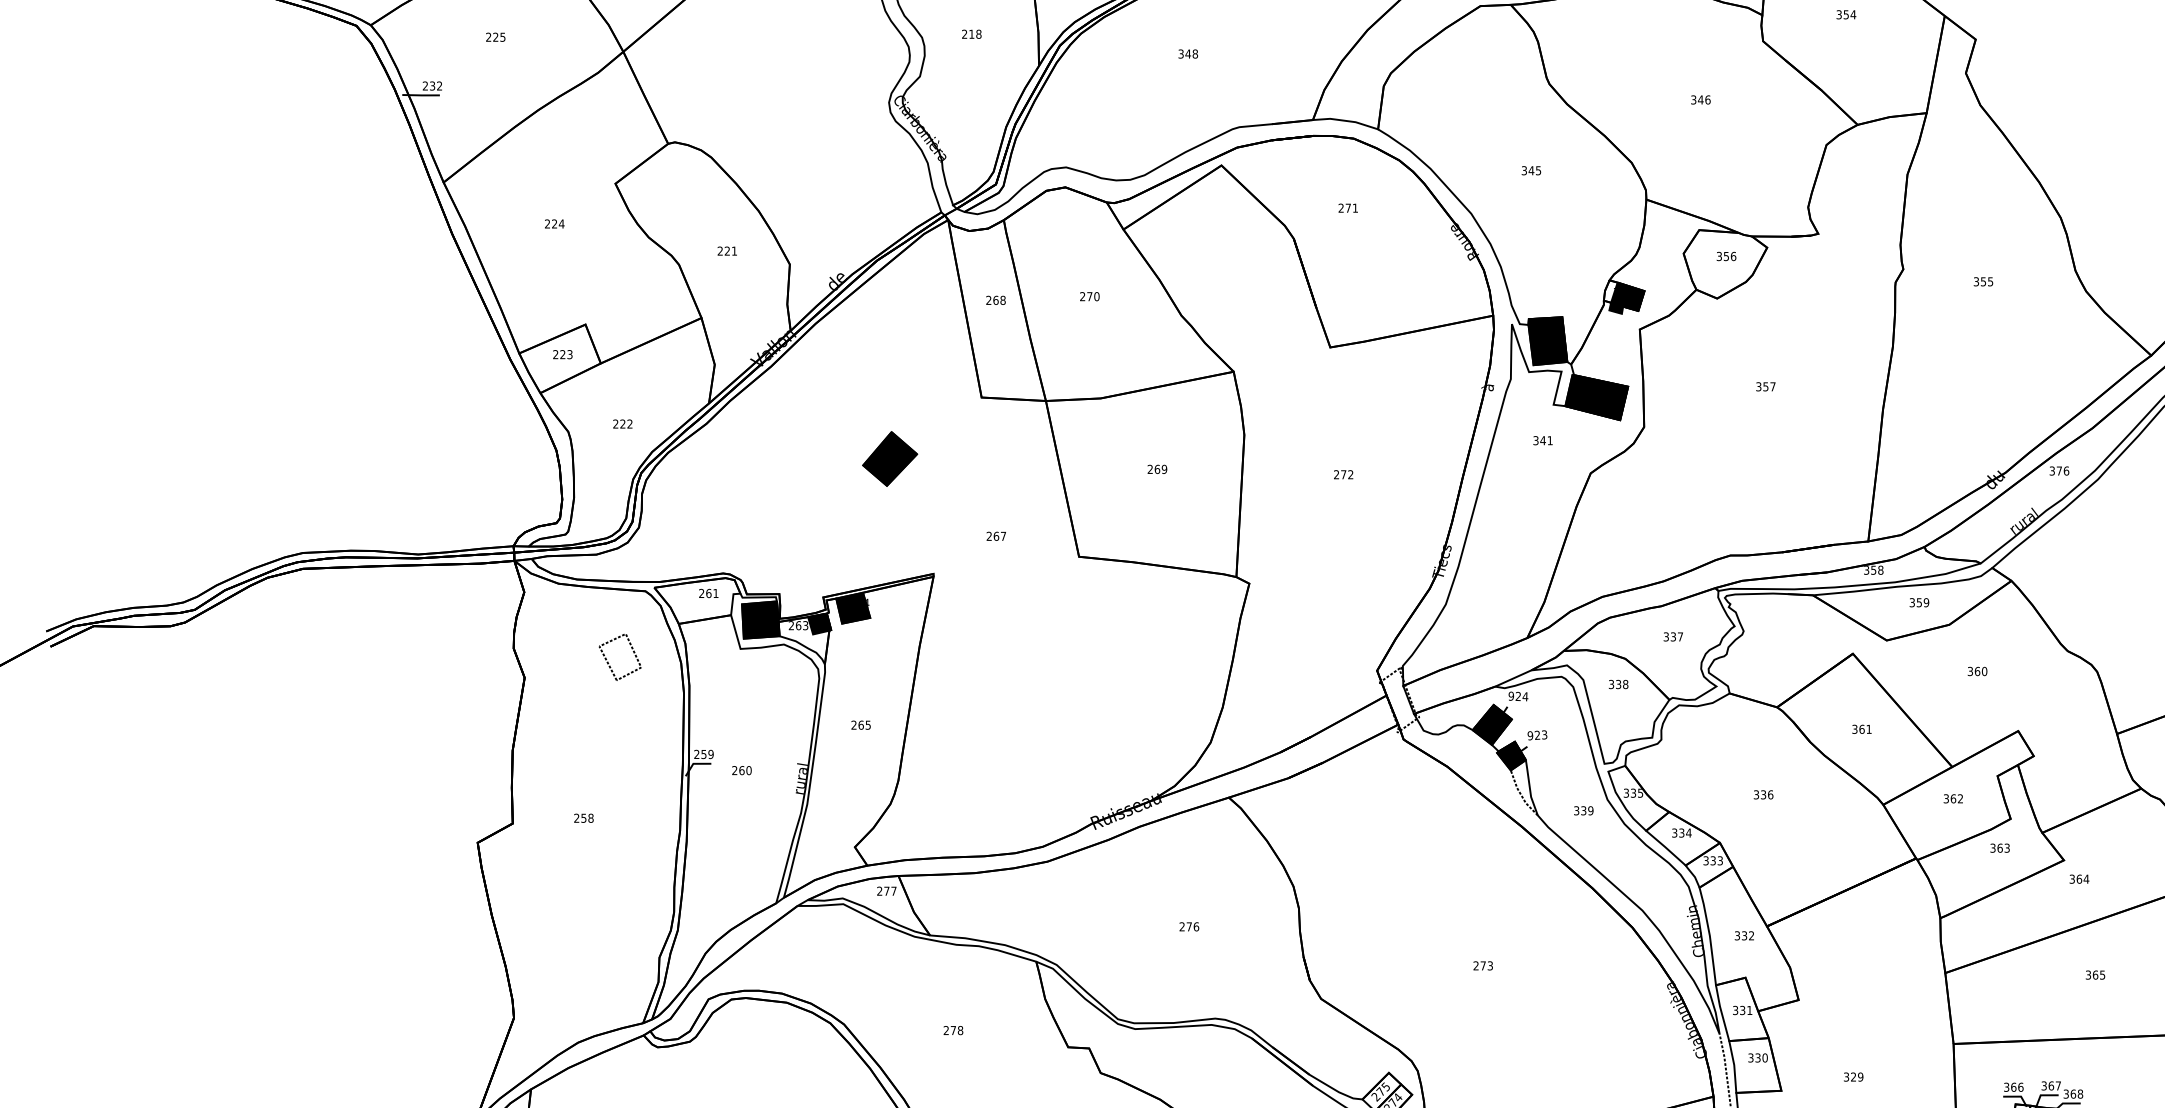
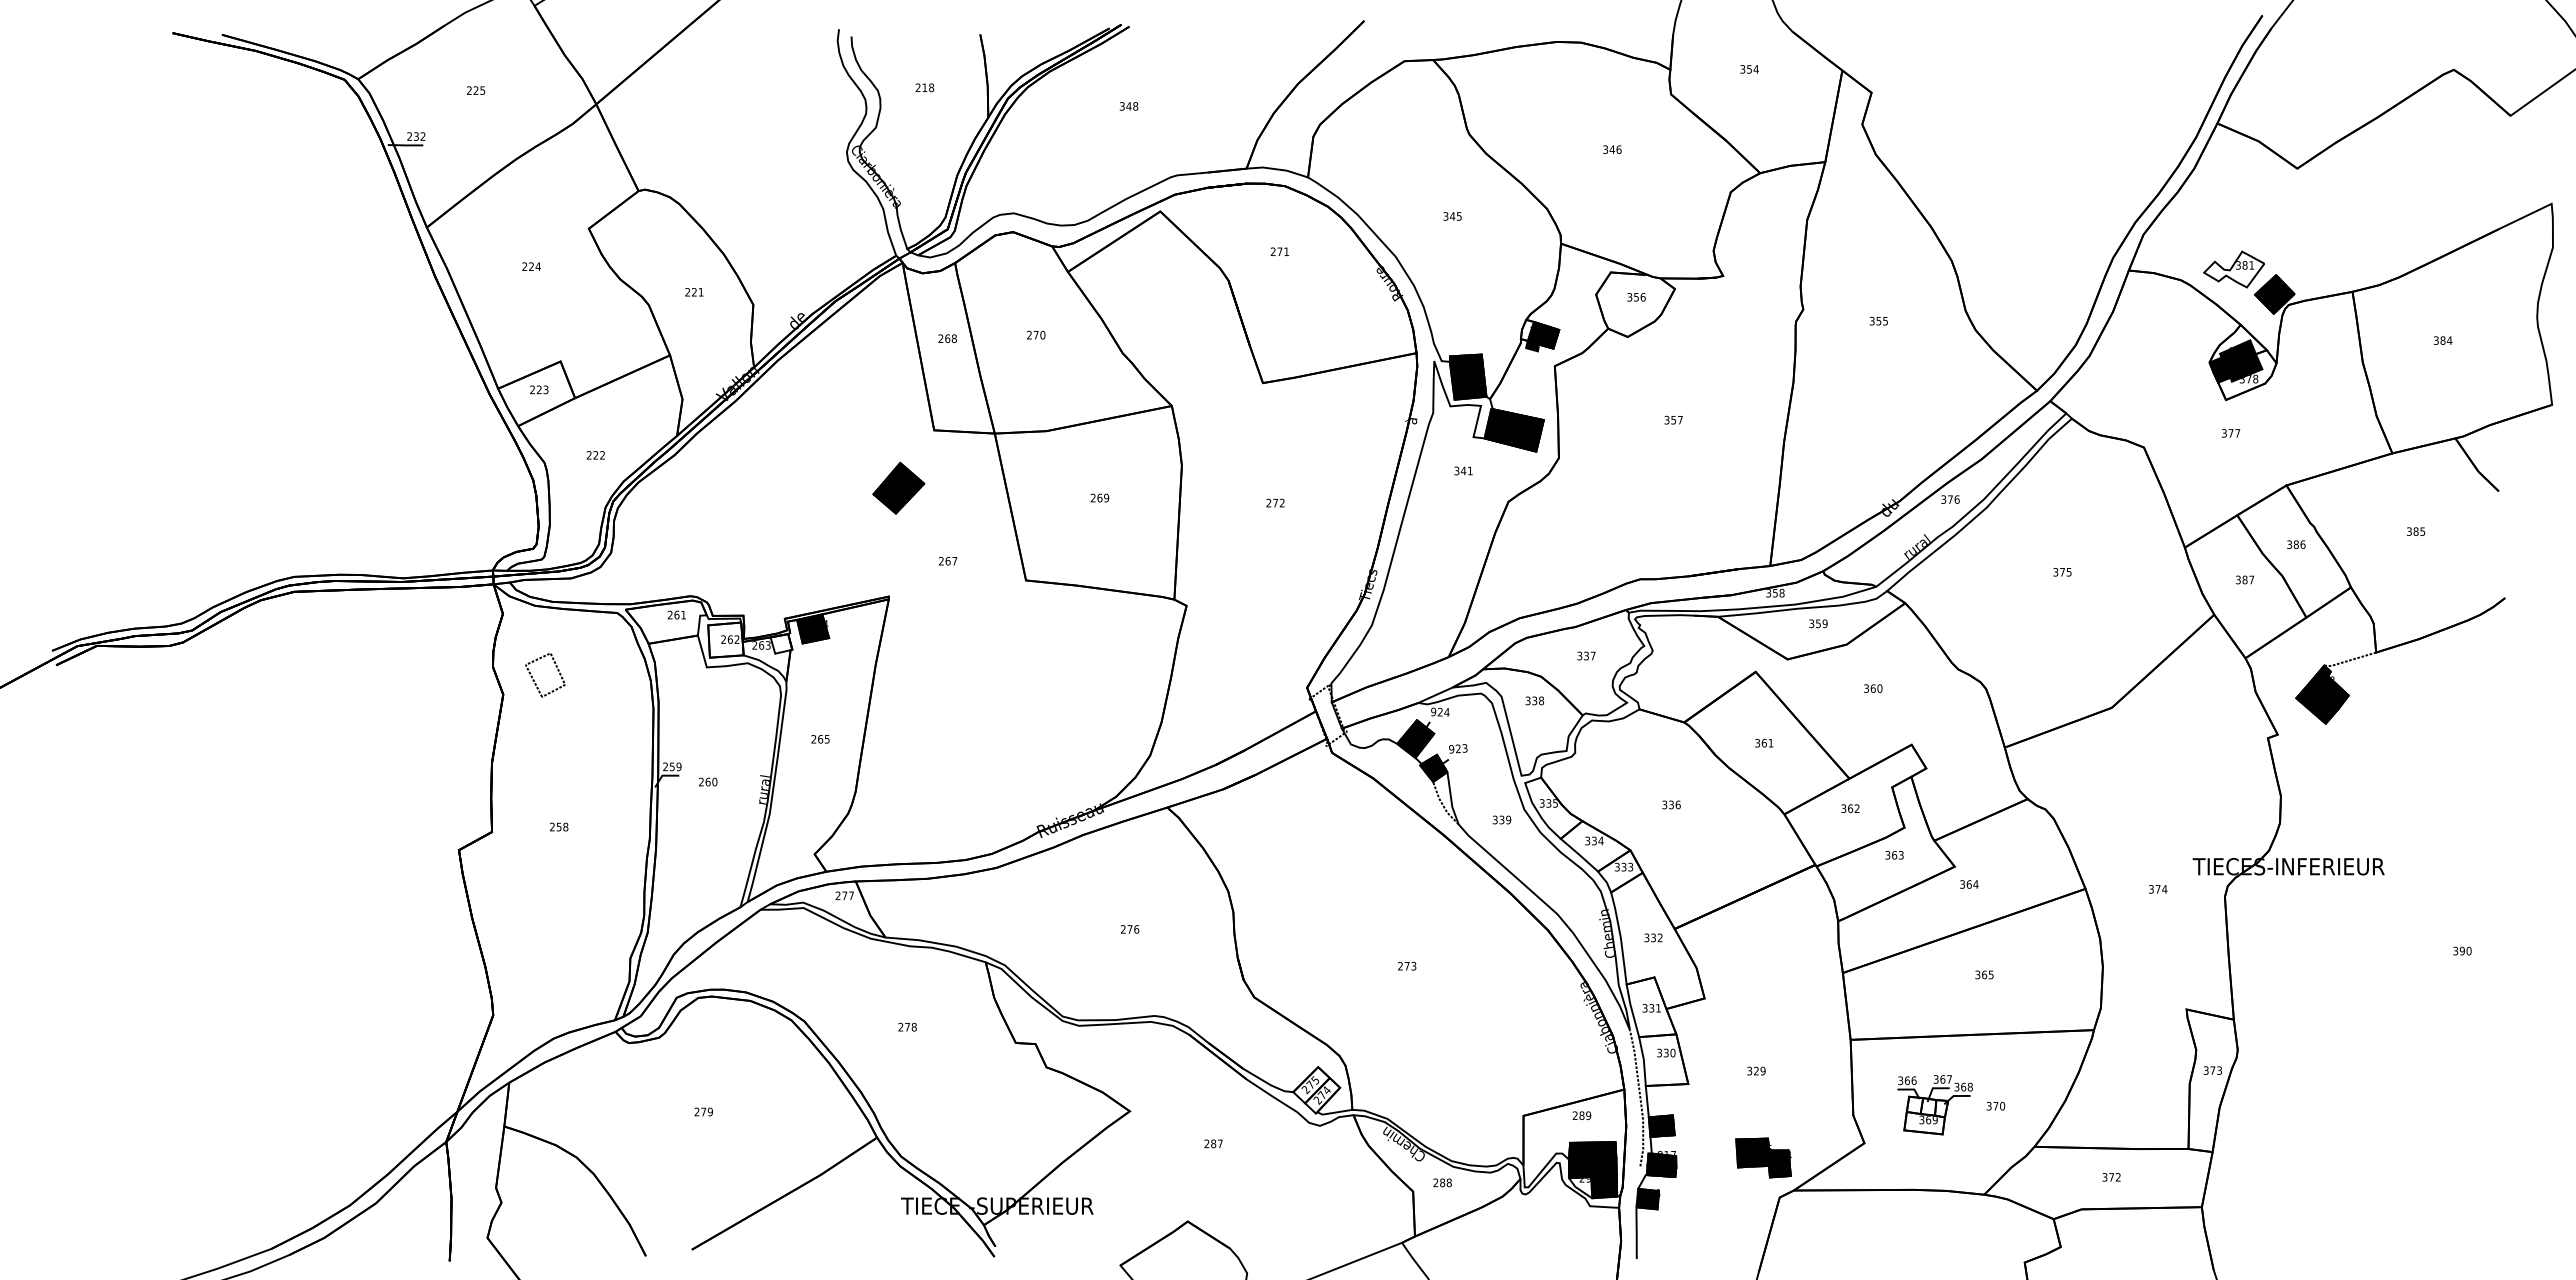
part: (889, 458) -> (898, 487), moved
fill: (760, 619) -> (725, 639), removed
fill: (819, 623) -> (781, 643), removed
line: (608, 661) -> (534, 679), moved

